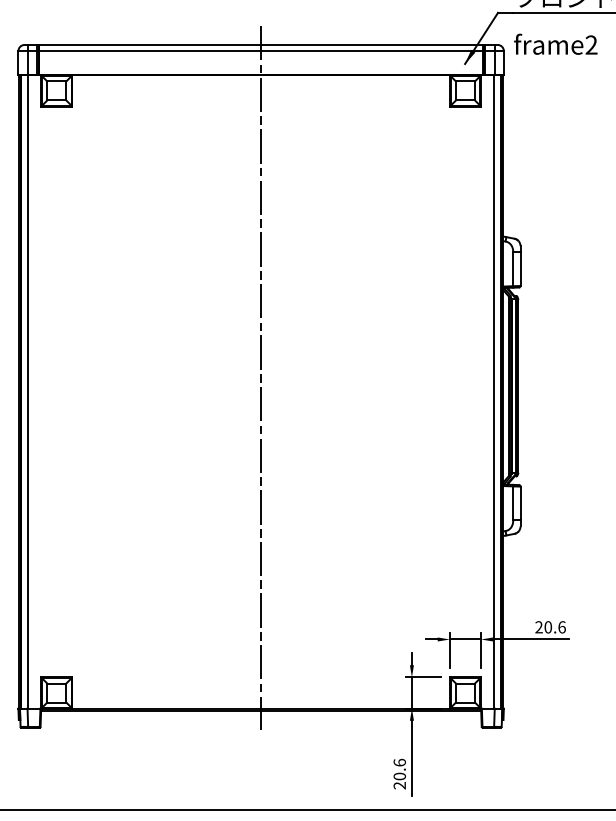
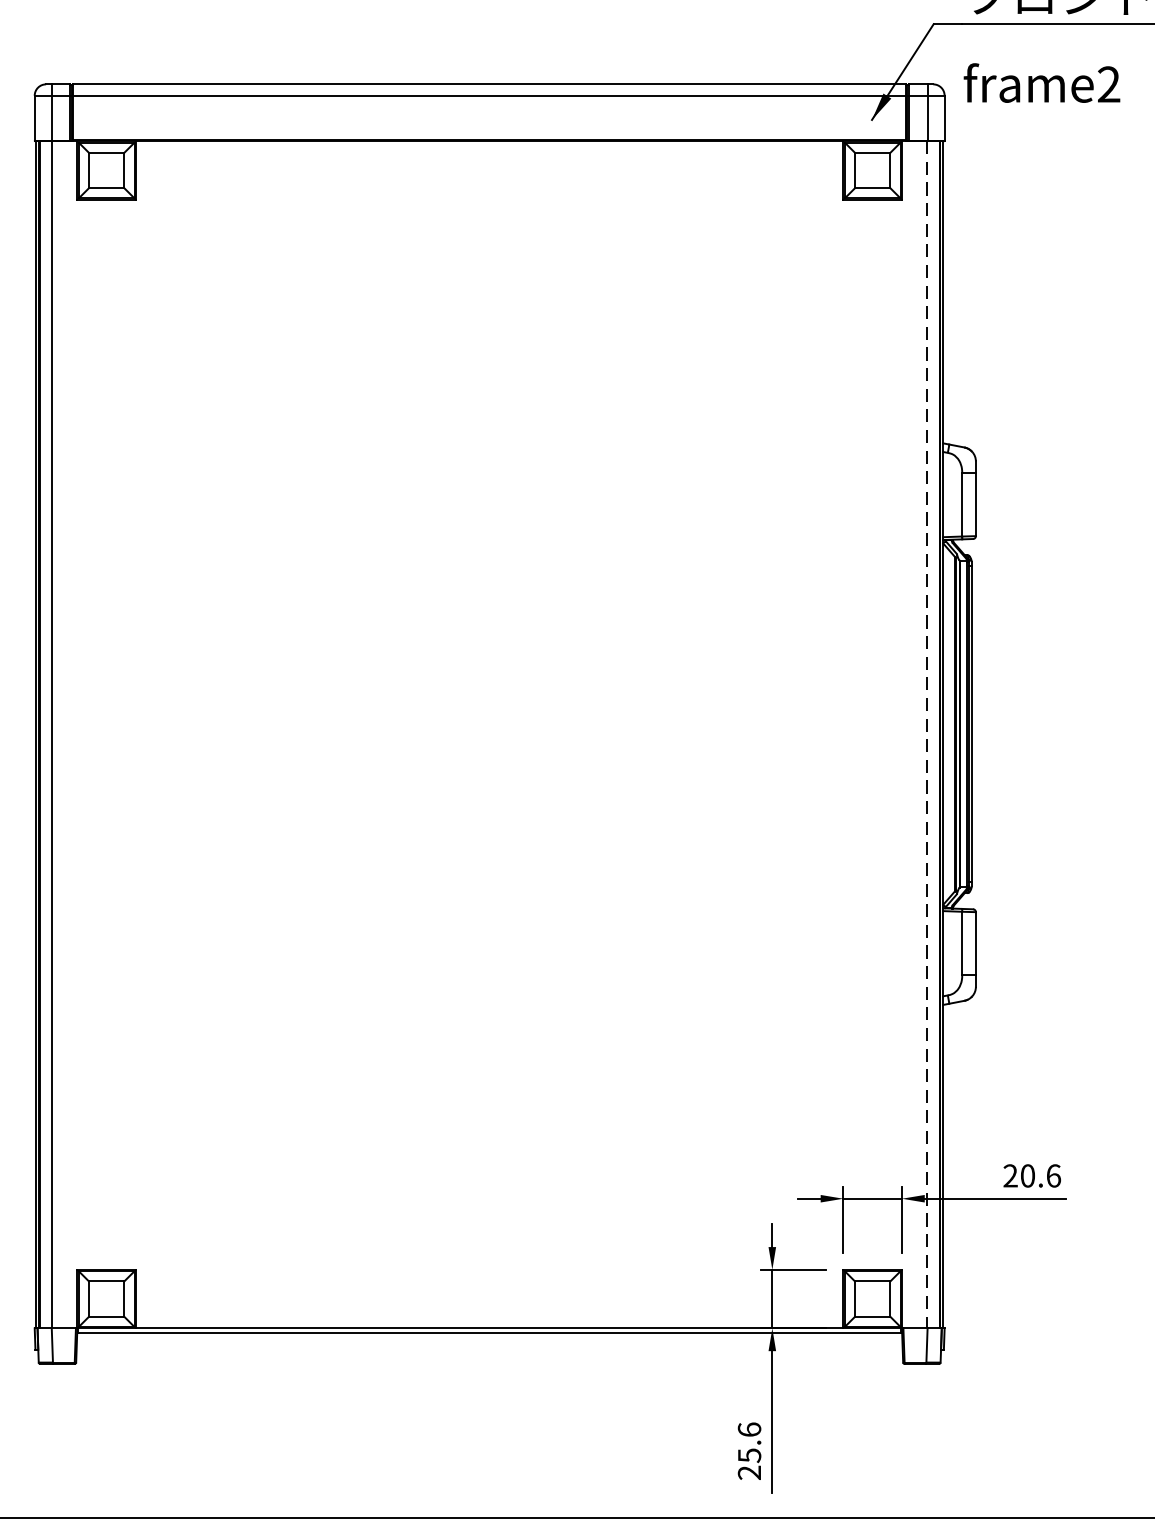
line: (261, 377) -> (490, 707), removed
line: (494, 392) -> (927, 735), solid -> dashed
text: (399, 776) -> (749, 1455), 20.6 -> 25.6

